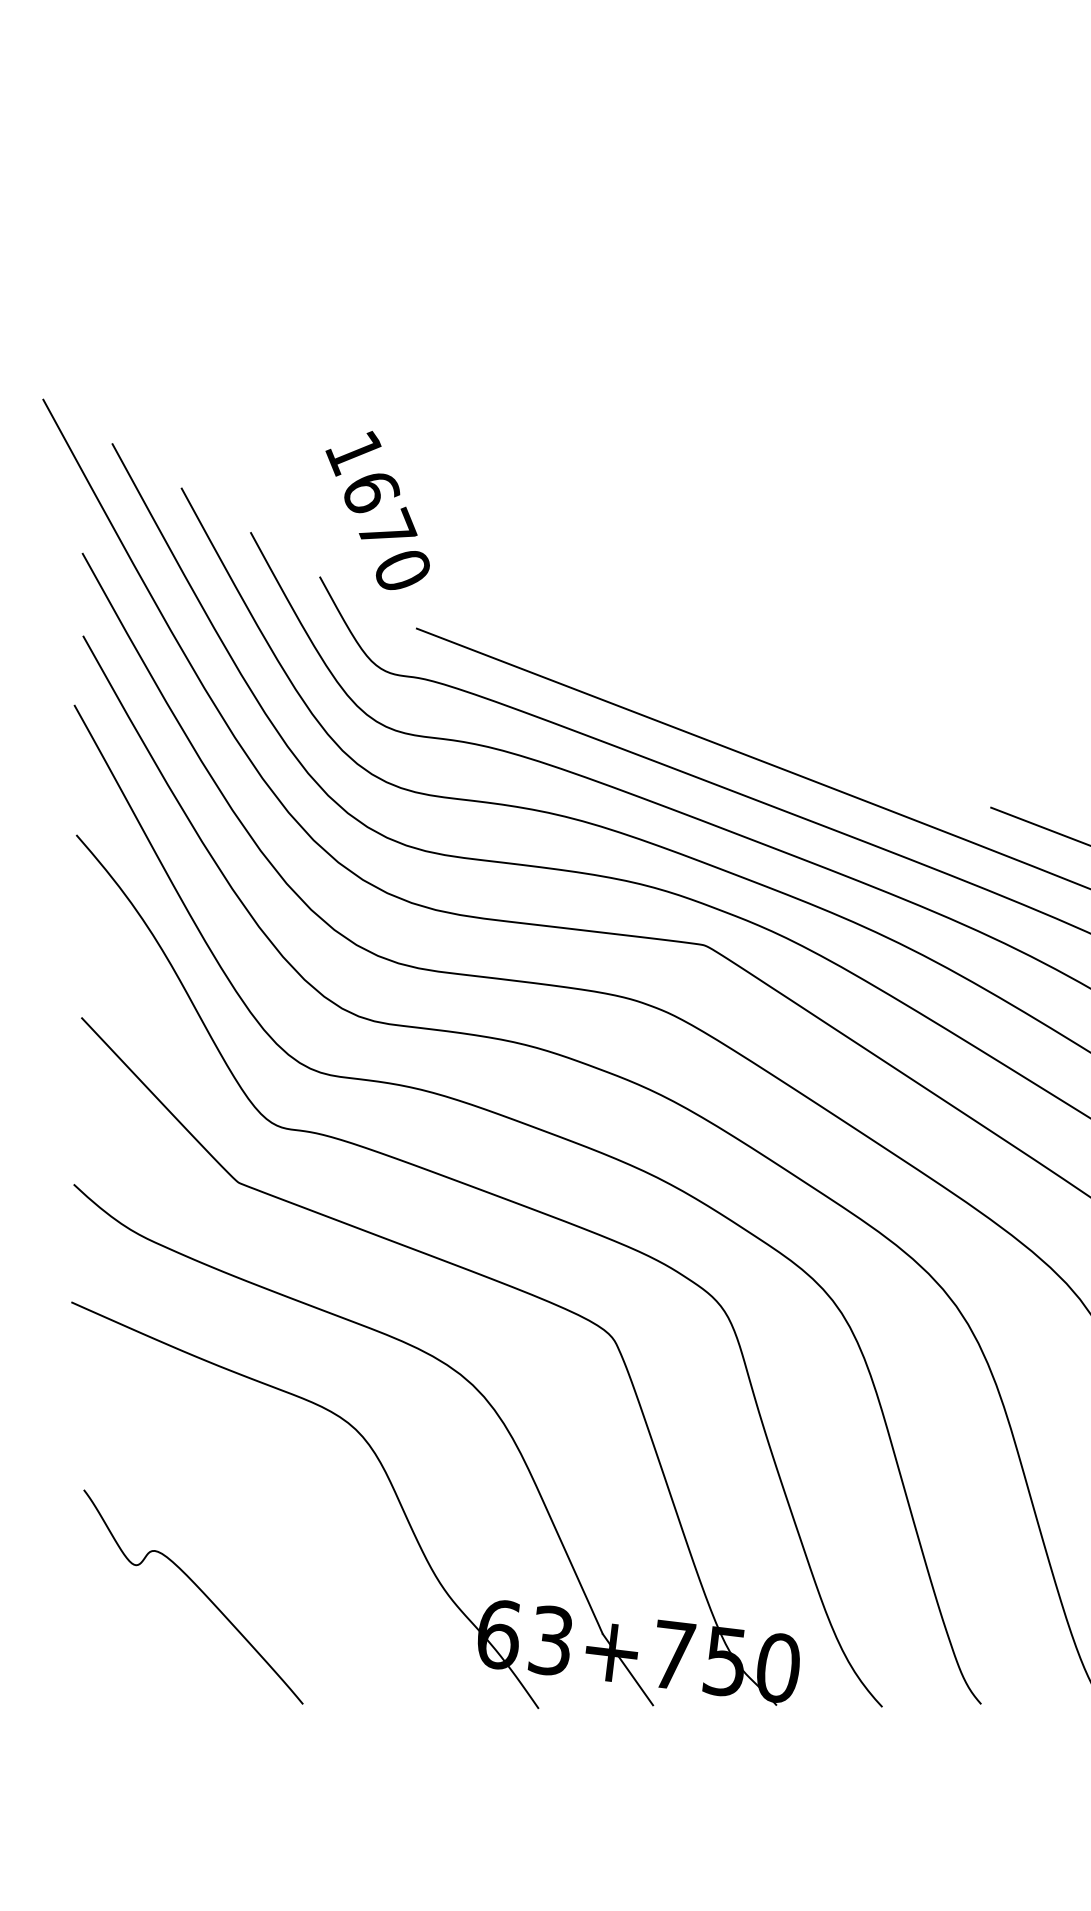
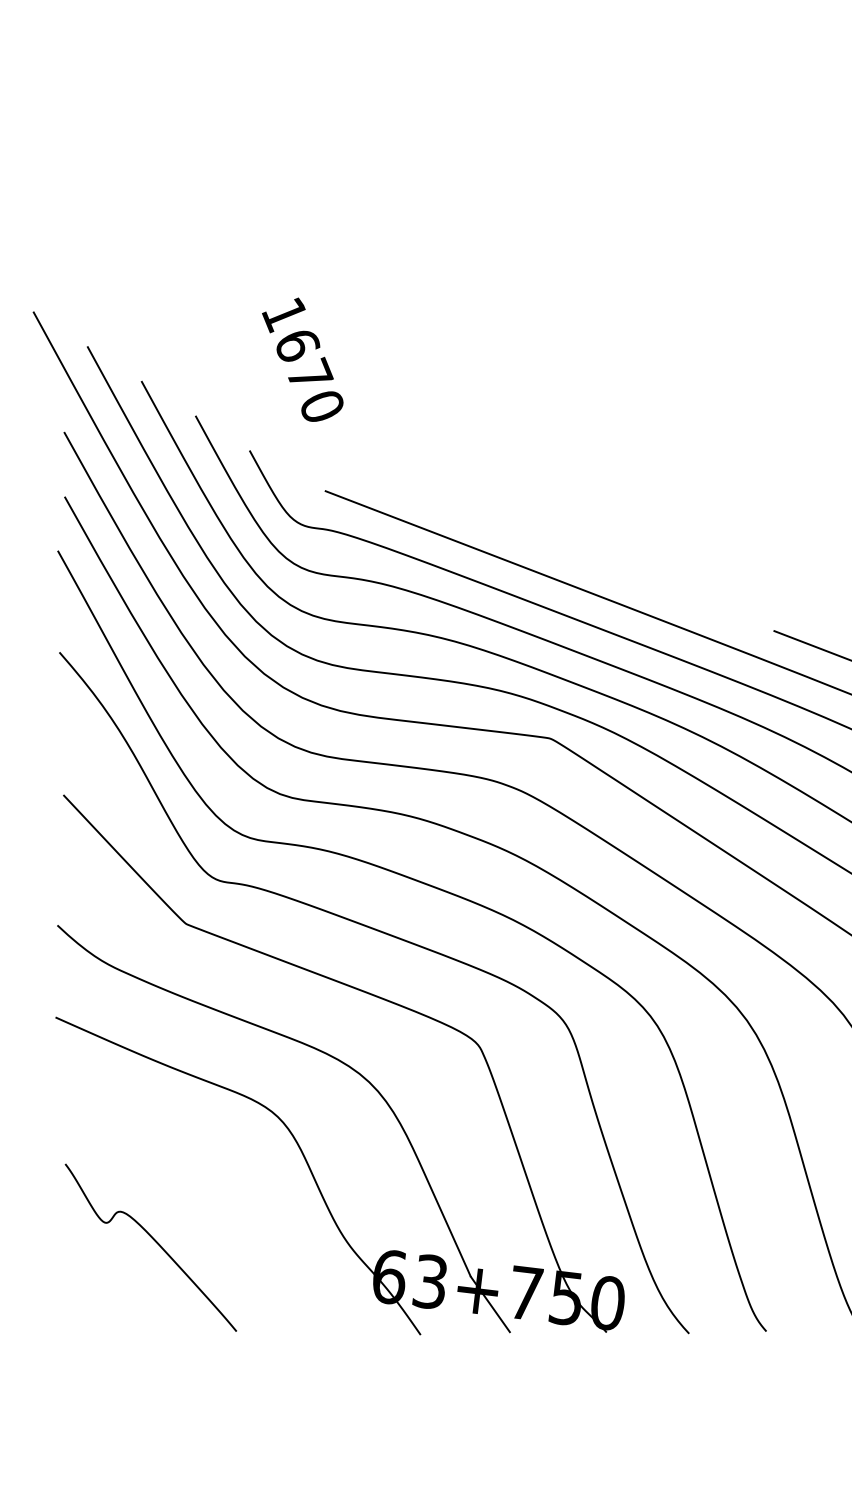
text: (377, 510) -> (302, 359), moved

